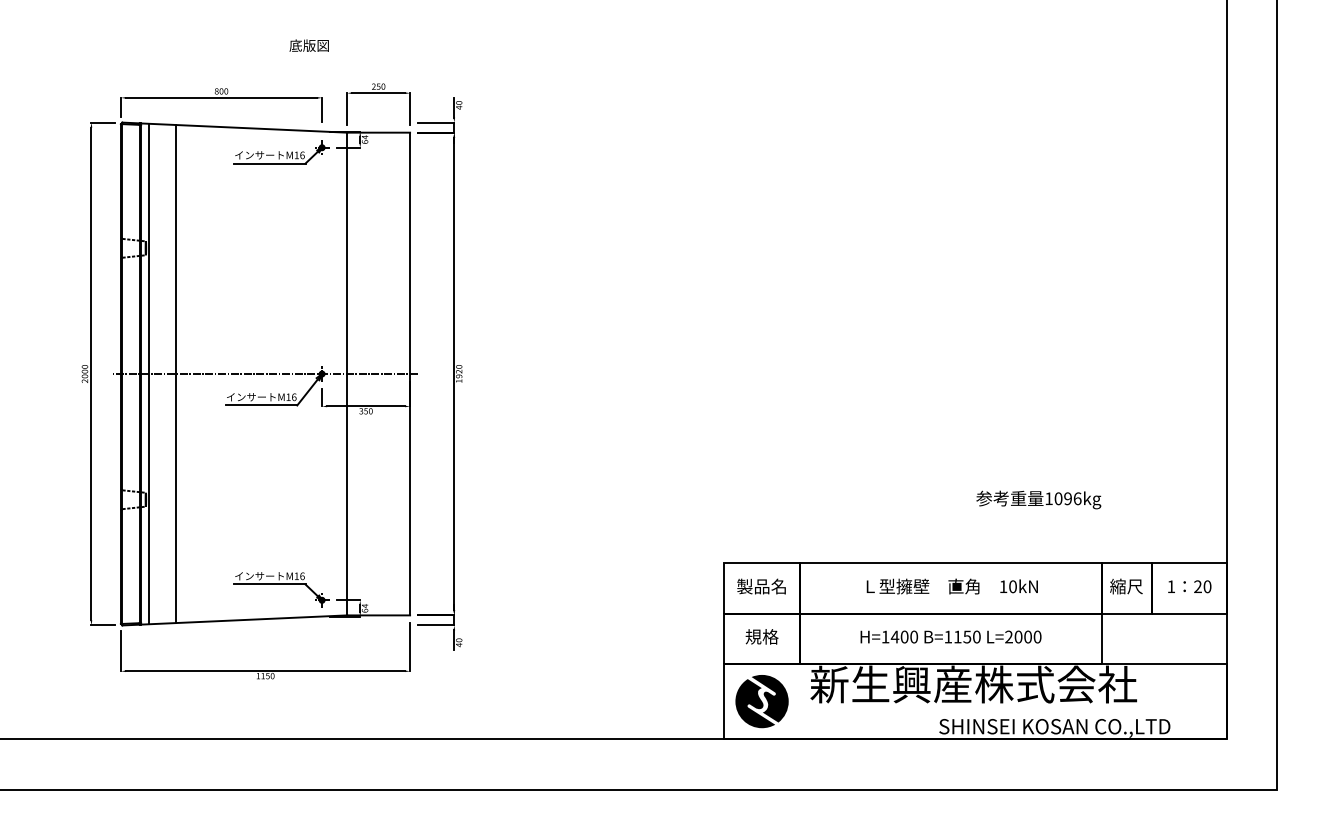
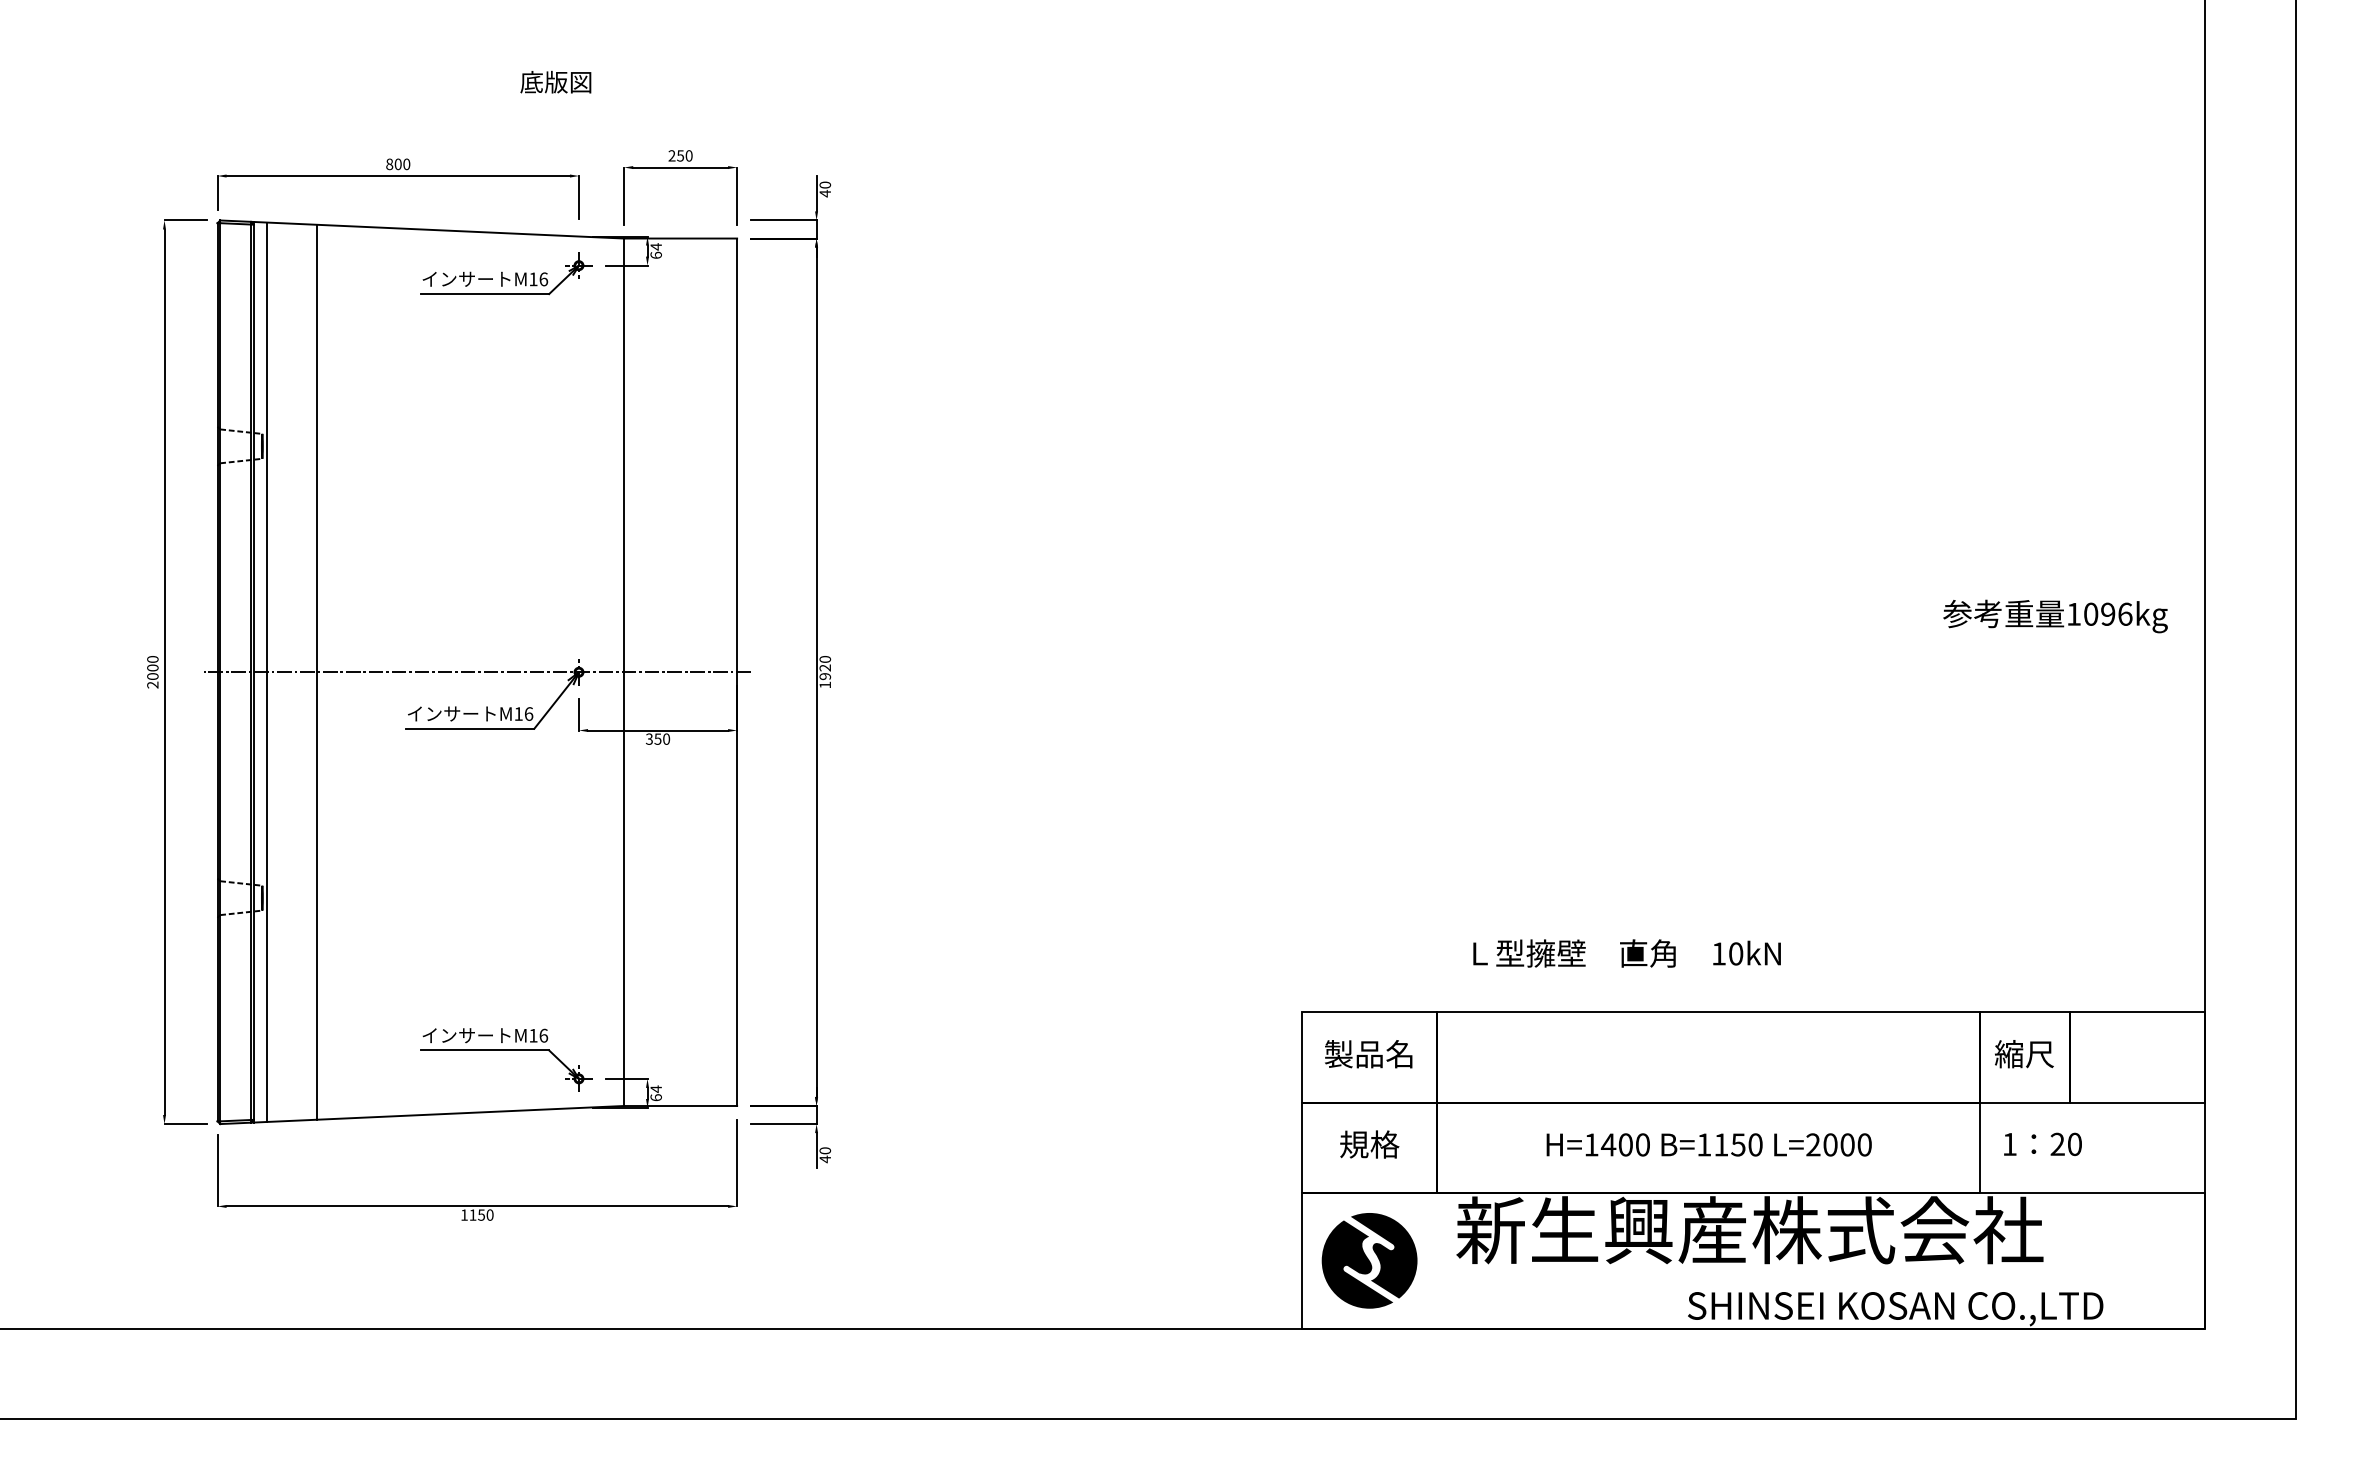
text: (1038, 499) -> (2055, 615), moved
text: (951, 586) -> (1625, 953), moved
text: (1189, 586) -> (2042, 1143), moved

